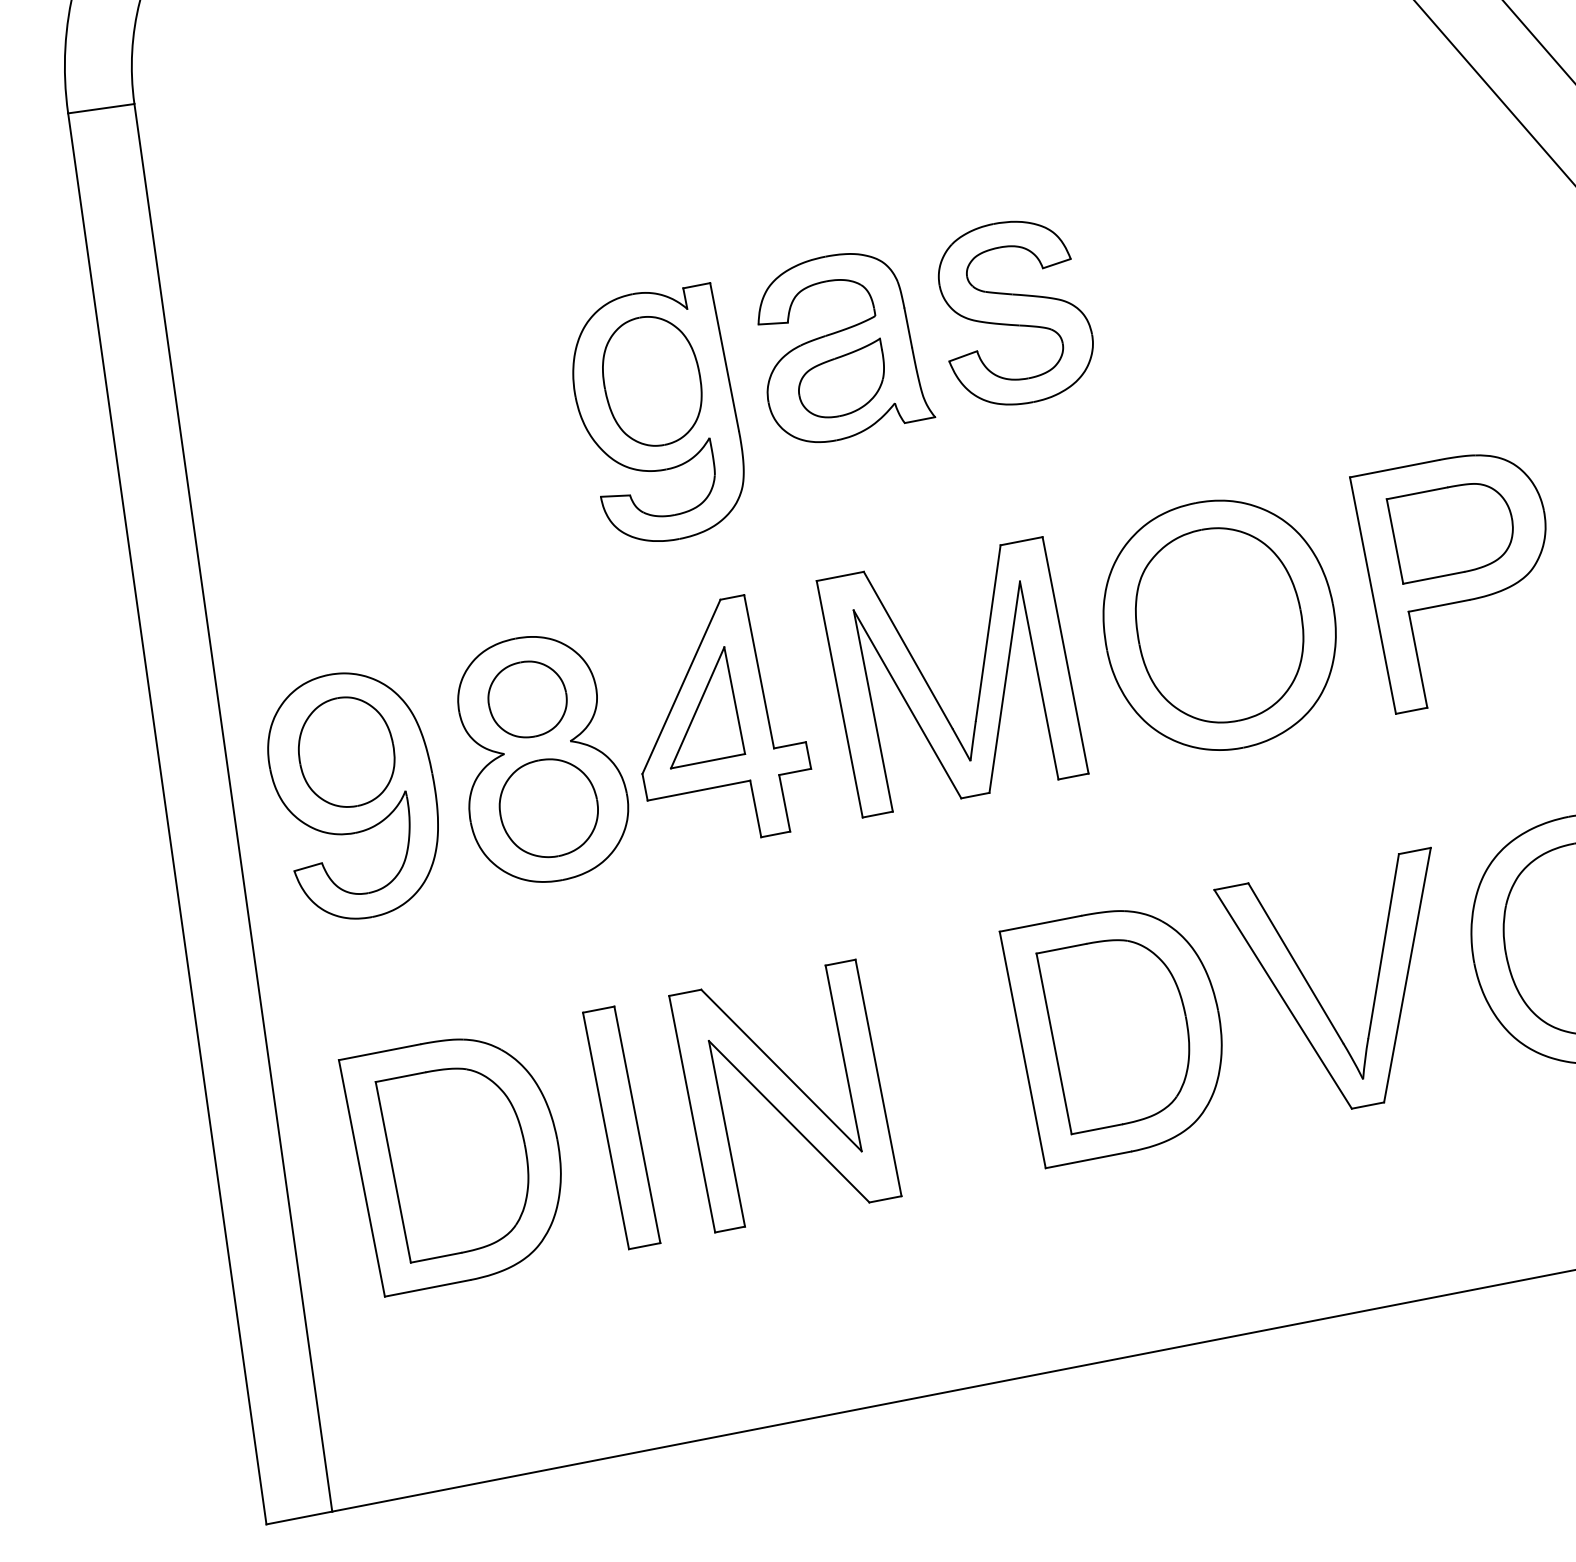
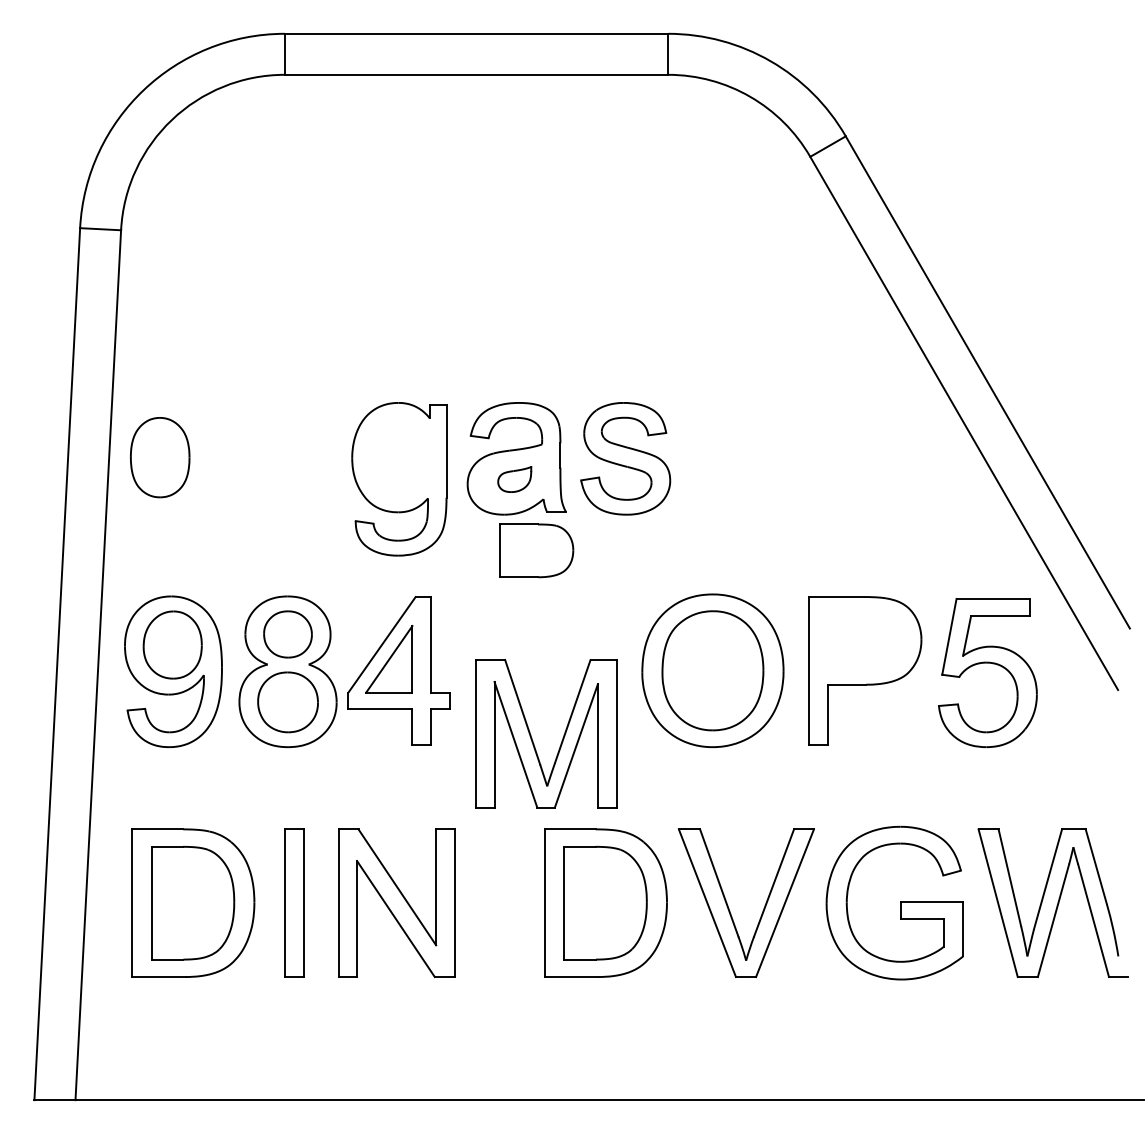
part: (652, 380) -> (160, 457), moved
part: (842, 380) -> (514, 479), size x0.6
part: (1452, 529) -> (536, 550), moved
part: (931, 687) -> (532, 737), moved

